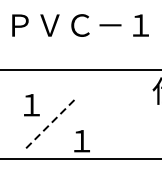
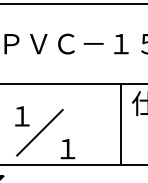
line: (140, 114) -> (120, 124), added
line: (51, 122) -> (40, 132), dashed -> solid

